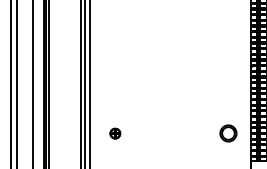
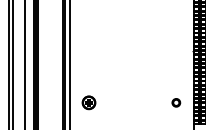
part: (114, 133) -> (88, 102), size x1.67
part: (228, 133) -> (176, 102), size x0.62

